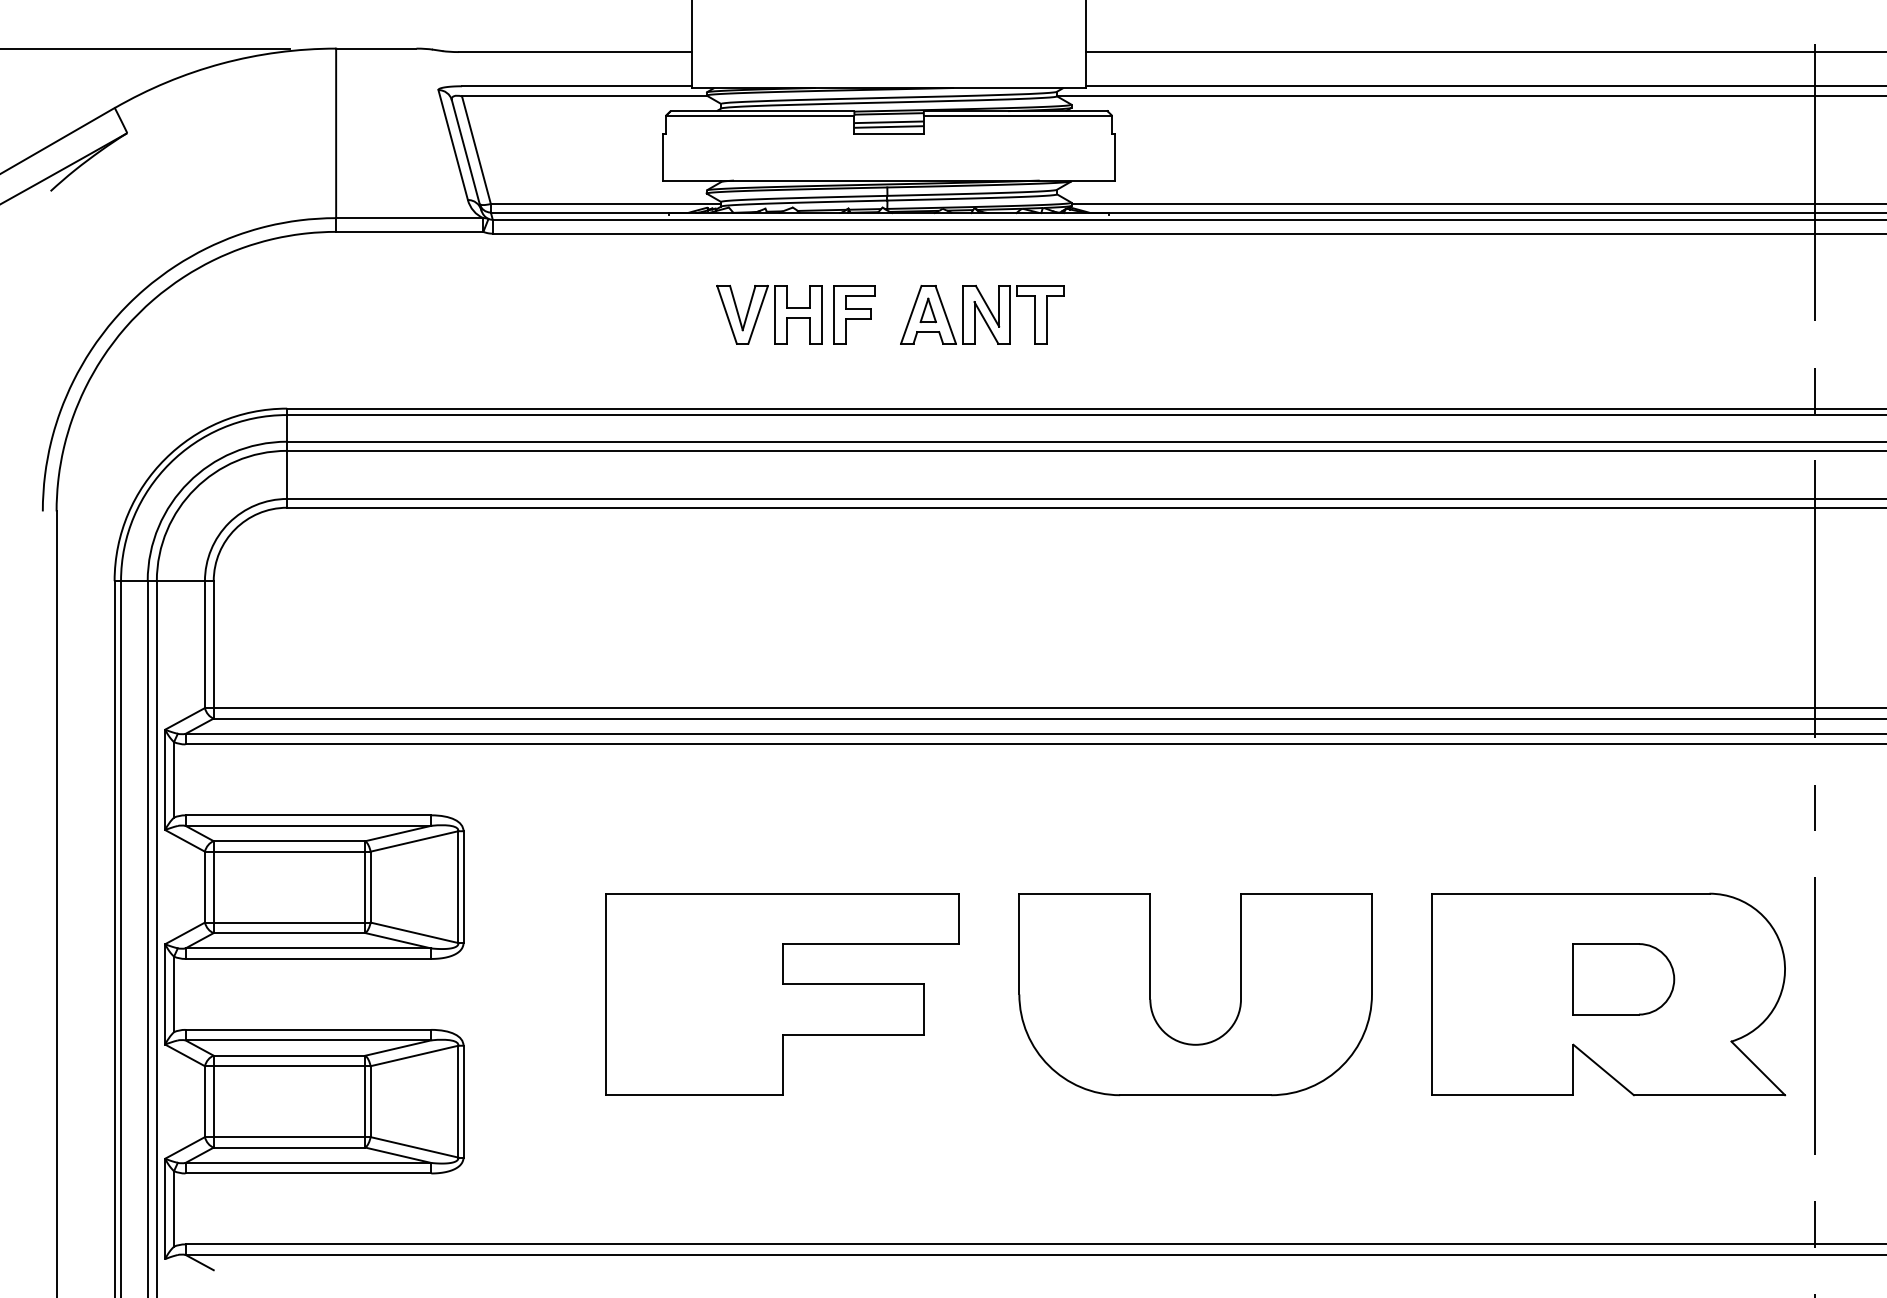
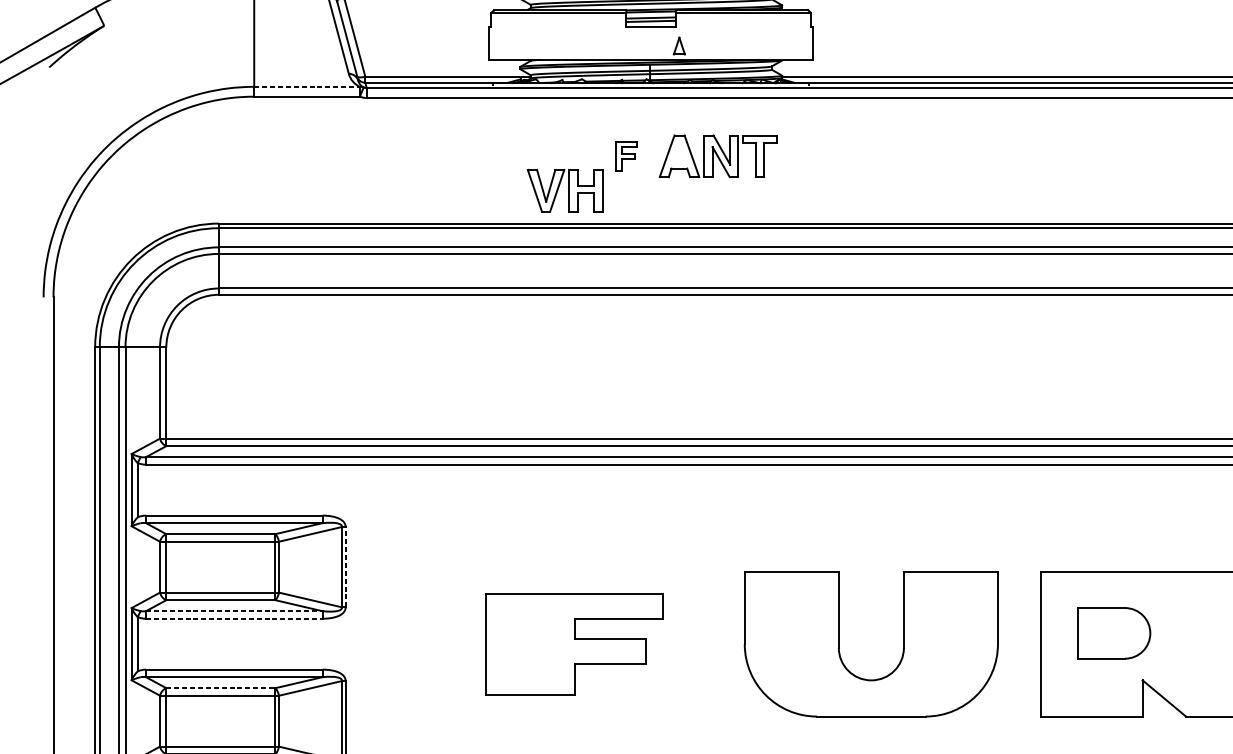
line: (409, 218) -> (306, 87), solid -> dashed
part: (927, 310) -> (678, 46), moved
part: (769, 314) -> (565, 190), moved
part: (854, 314) -> (626, 156), size x0.7
line: (463, 887) -> (345, 567), solid -> dashed
line: (308, 948) -> (234, 611), solid -> dashed
line: (308, 958) -> (234, 618), solid -> dashed
part: (1623, 979) -> (1113, 633), moved
part: (782, 994) -> (574, 644), size x0.7
line: (289, 1055) -> (220, 688), solid -> dashed

